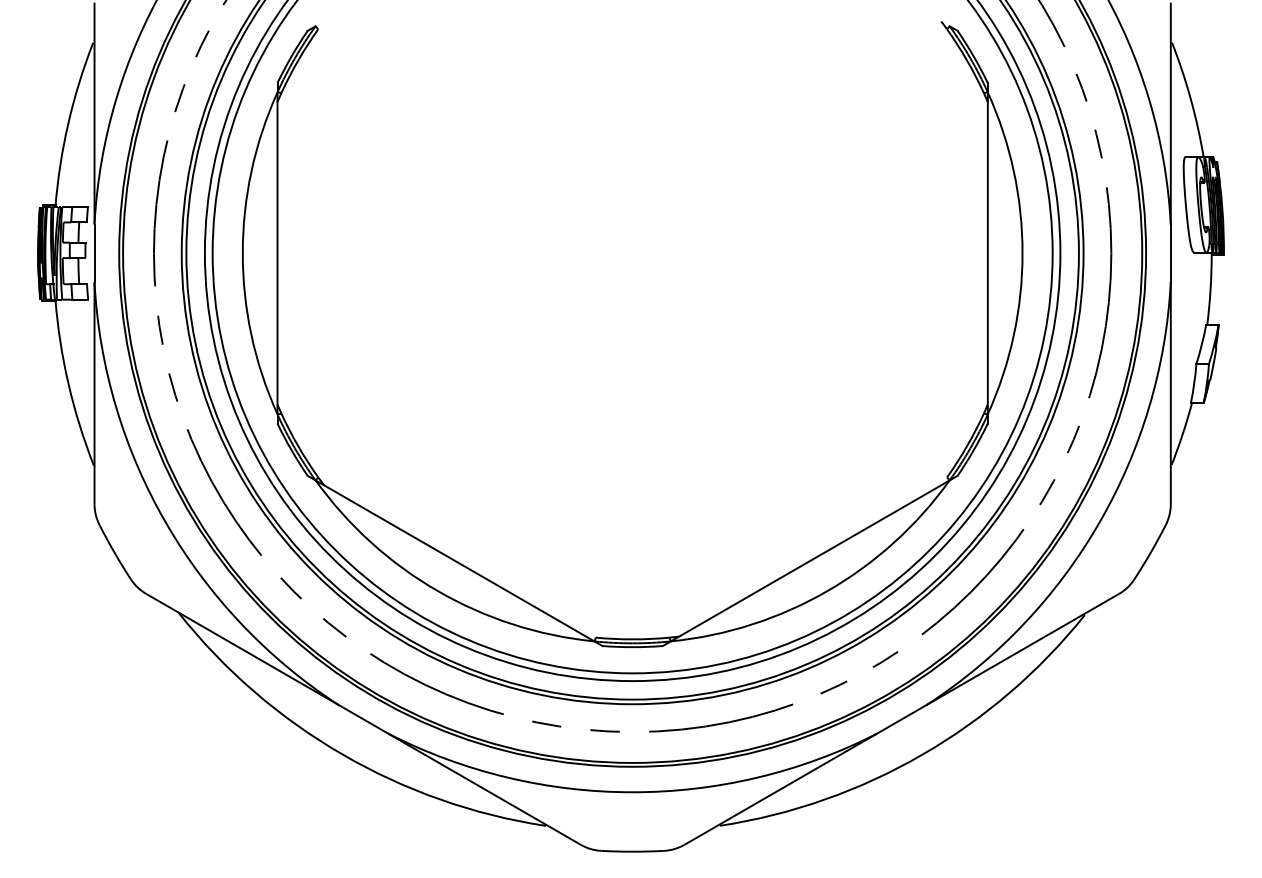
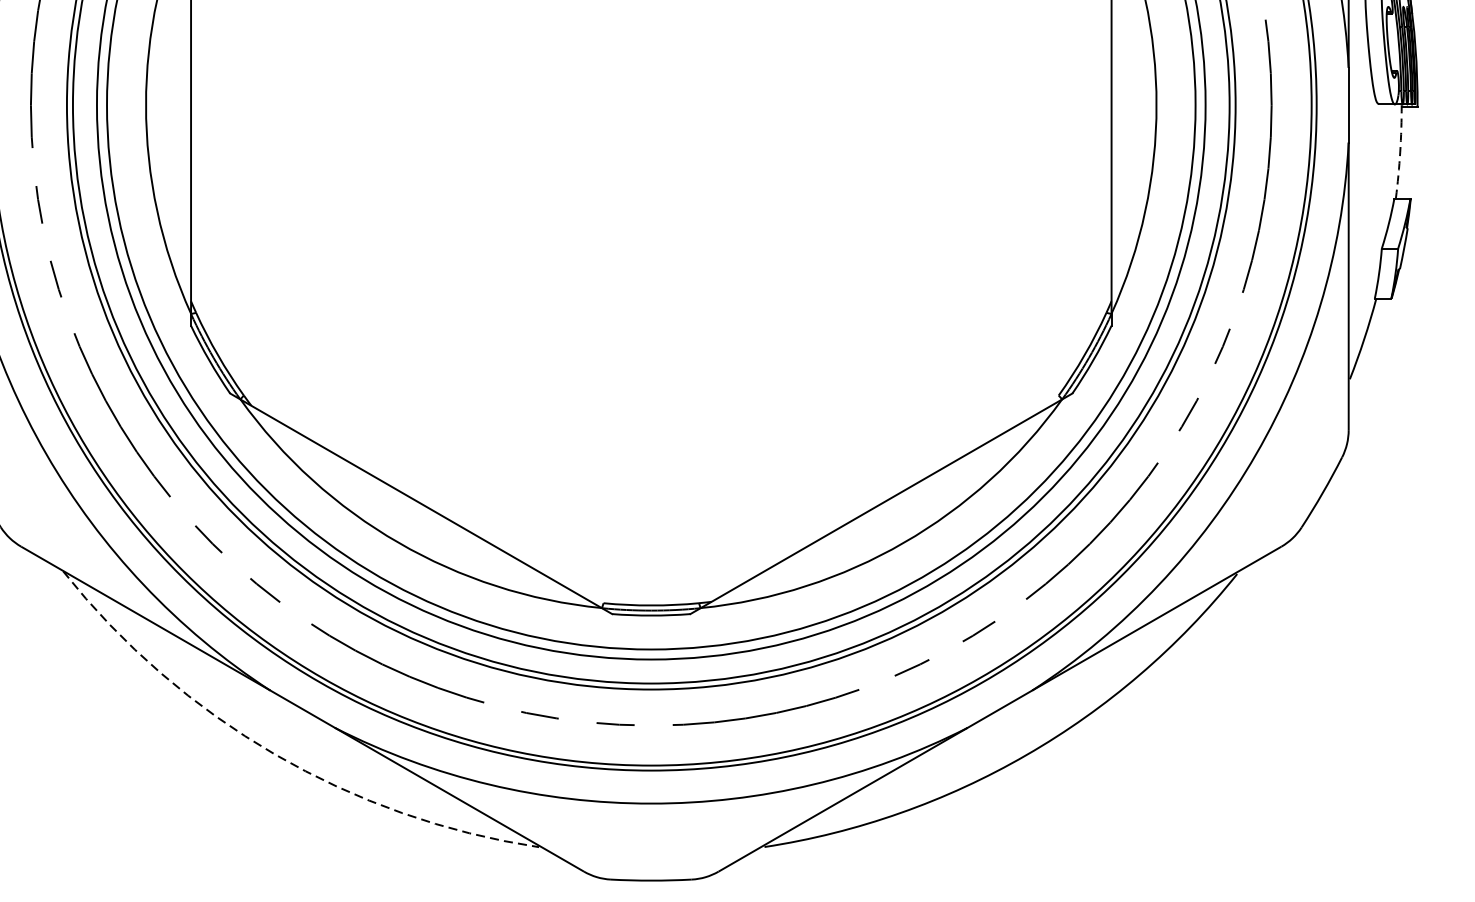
arc: (1210, 289) -> (1400, 152), solid -> dashed
arc: (342, 754) -> (275, 754), solid -> dashed

